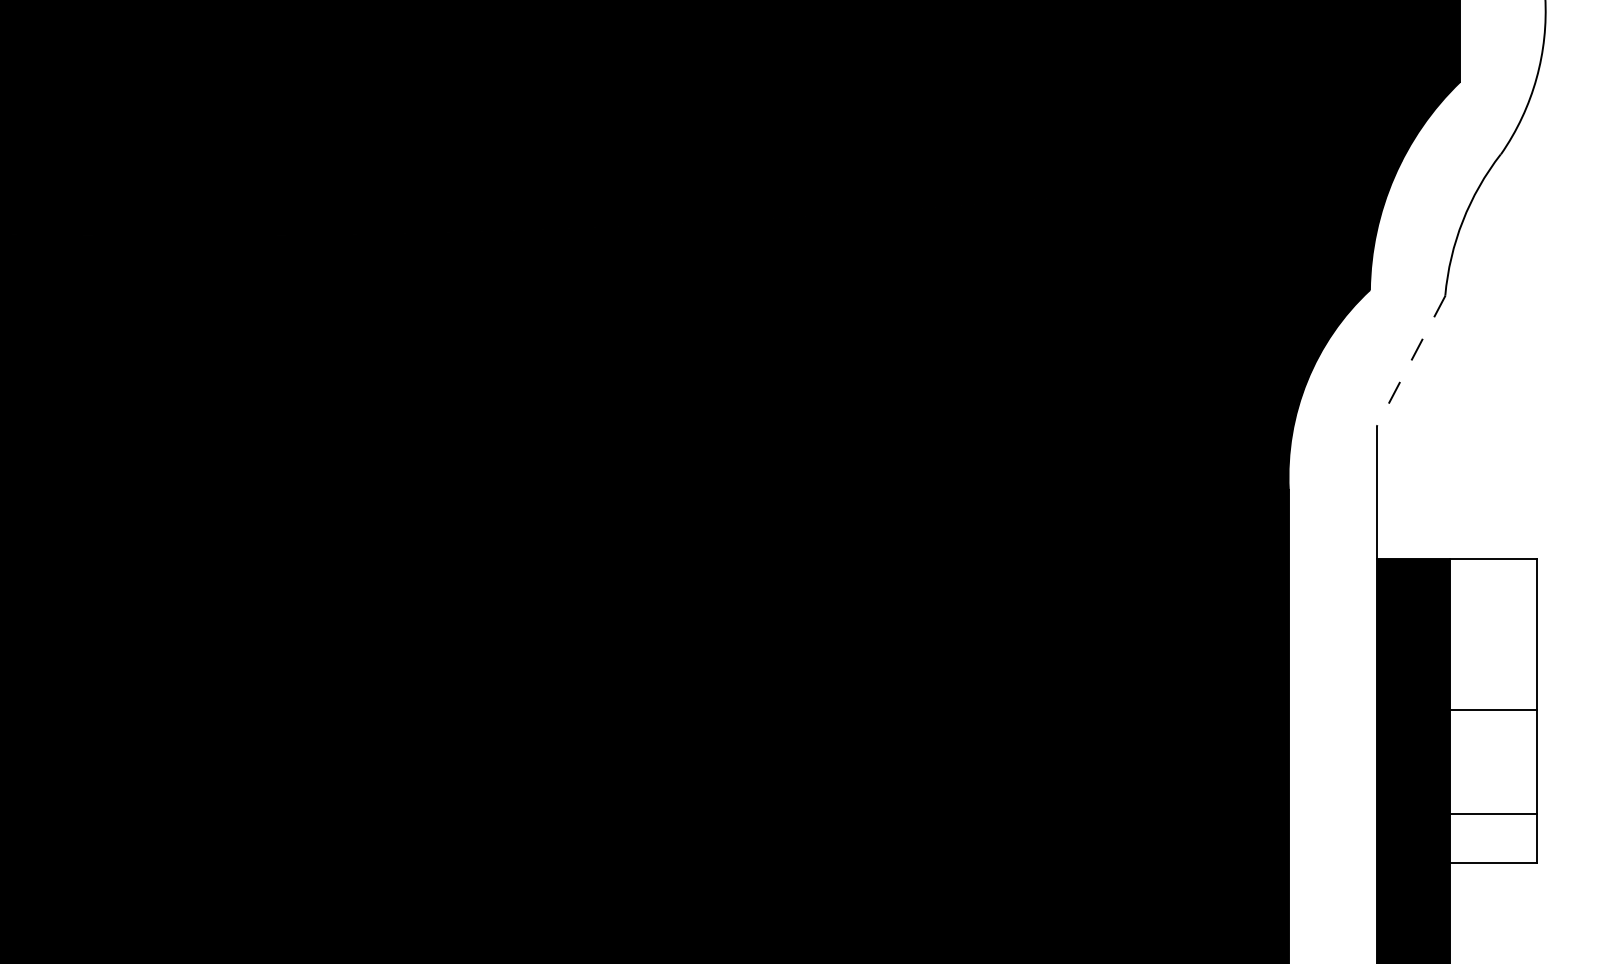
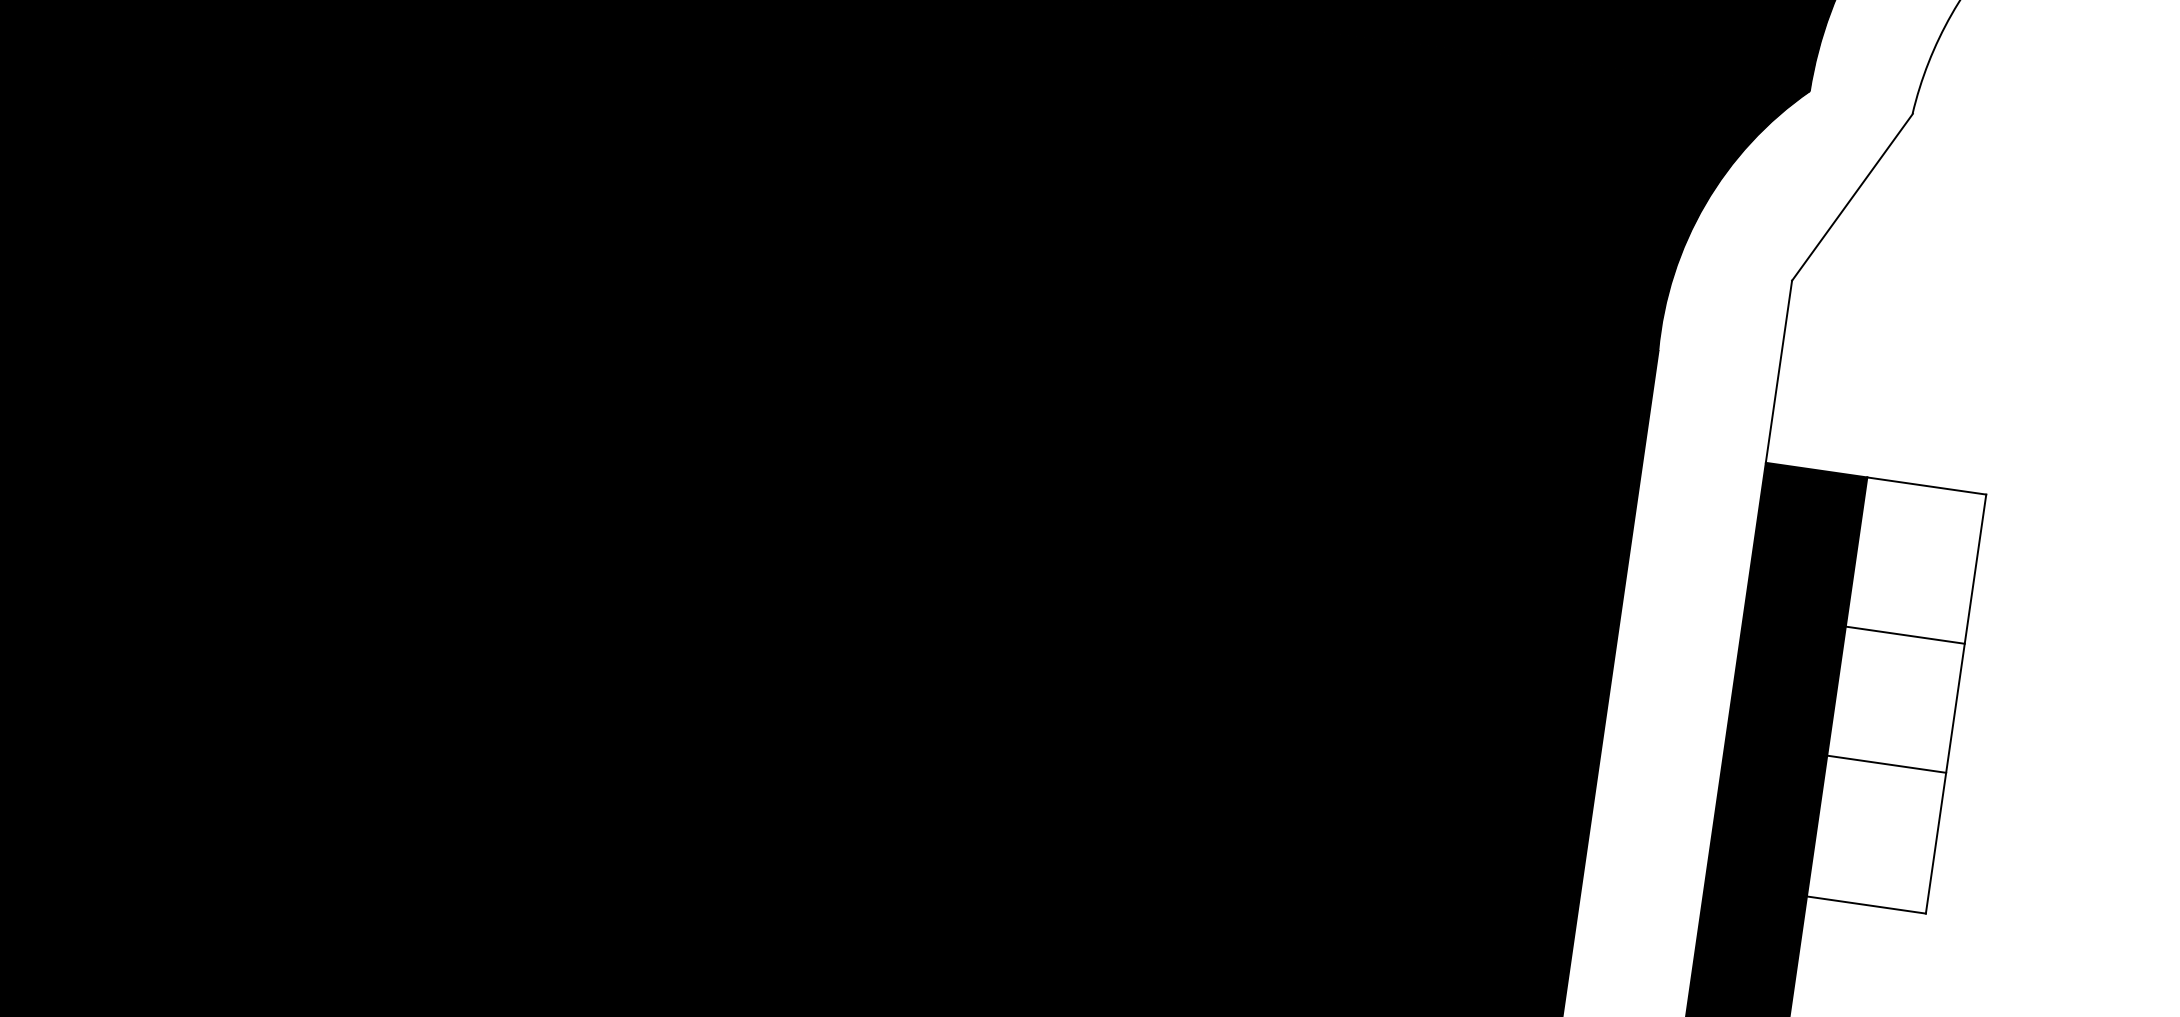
line: (1411, 361) -> (1852, 197), dashed -> solid
line: (1493, 709) -> (1905, 634), moved
line: (1493, 813) -> (1886, 764), moved

